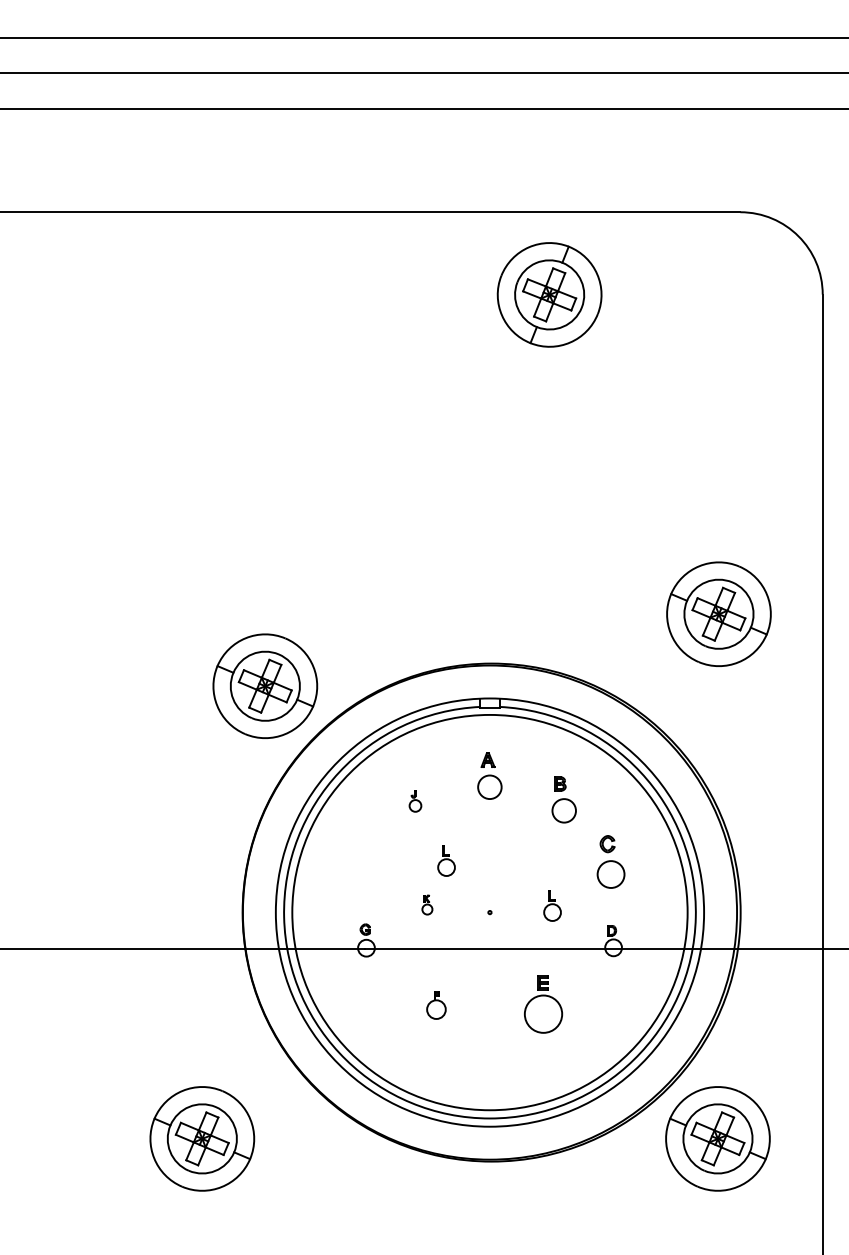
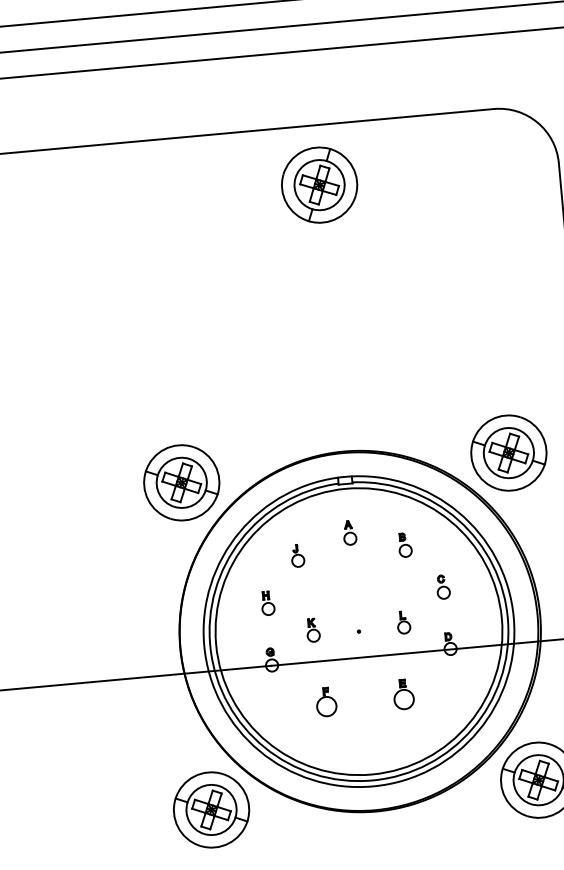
part: (549, 294) -> (319, 184), moved
part: (718, 613) -> (508, 452), moved
part: (489, 775) -> (349, 532), size x0.71
part: (563, 799) -> (404, 545), size x0.71
part: (415, 801) -> (297, 556), size x1.43
part: (446, 860) -> (324, 596), removed
part: (611, 861) -> (443, 586), size x0.62
part: (368, 862) -> (267, 603), added
part: (427, 904) -> (313, 629), size x1.67
part: (543, 1004) -> (403, 694), size x0.71
part: (436, 1005) -> (326, 702), size x1.43
part: (202, 1138) -> (211, 809), moved

